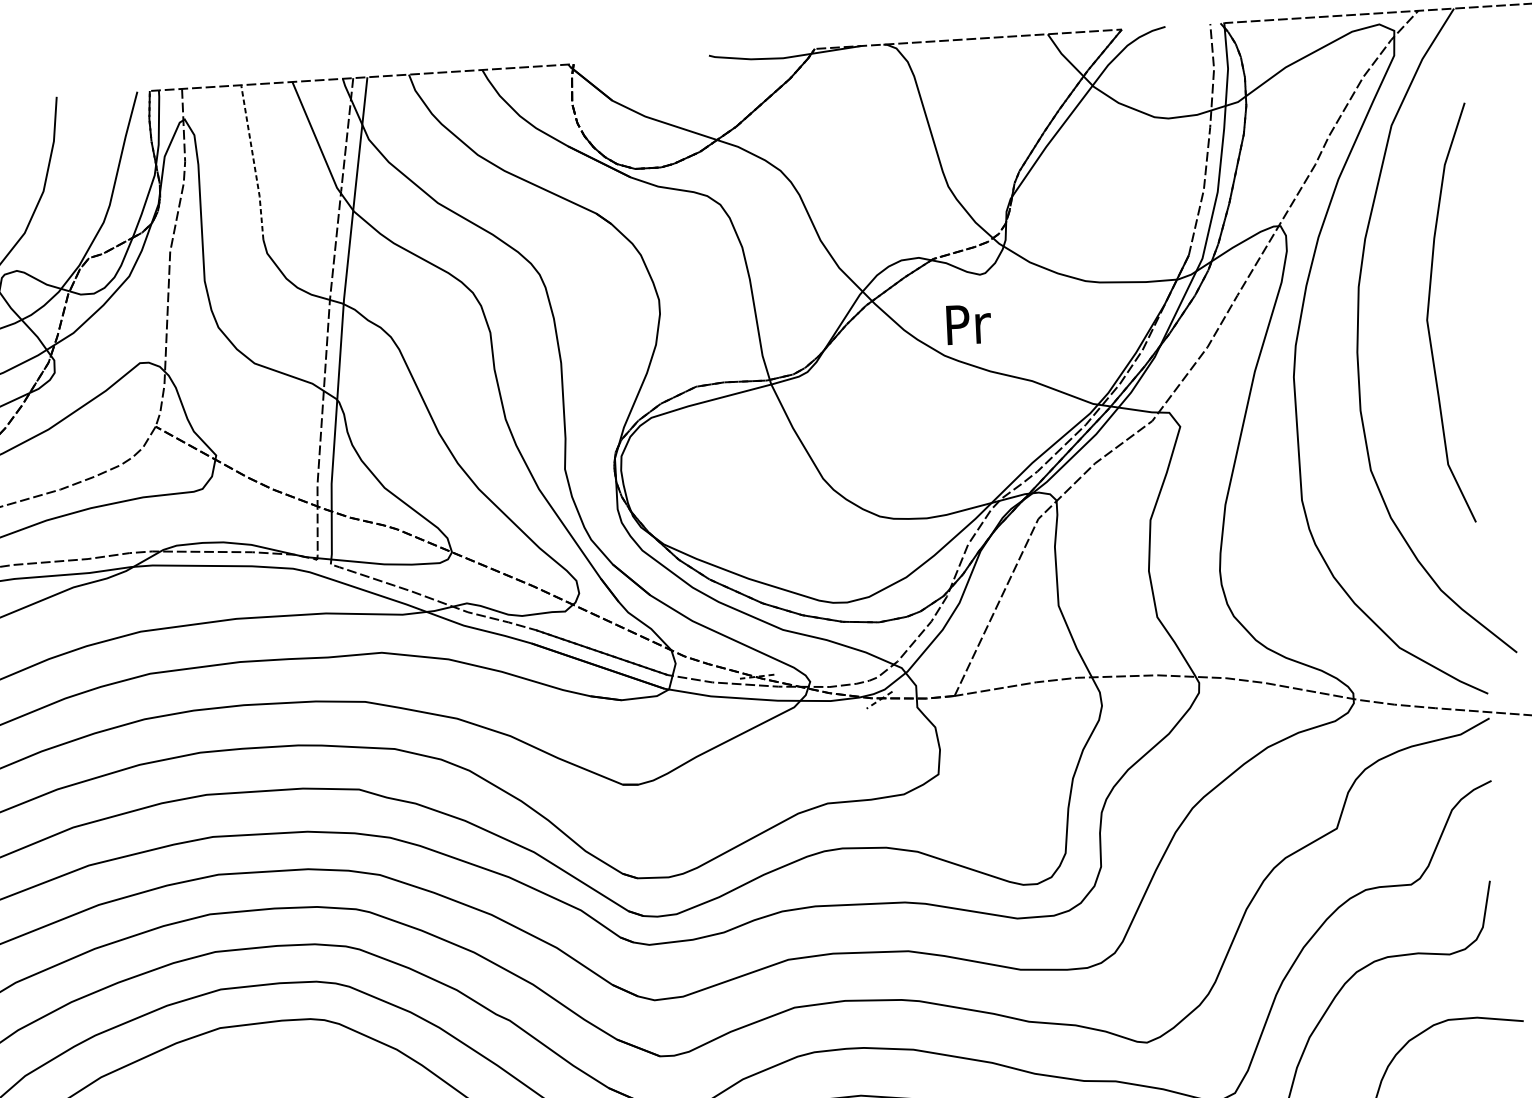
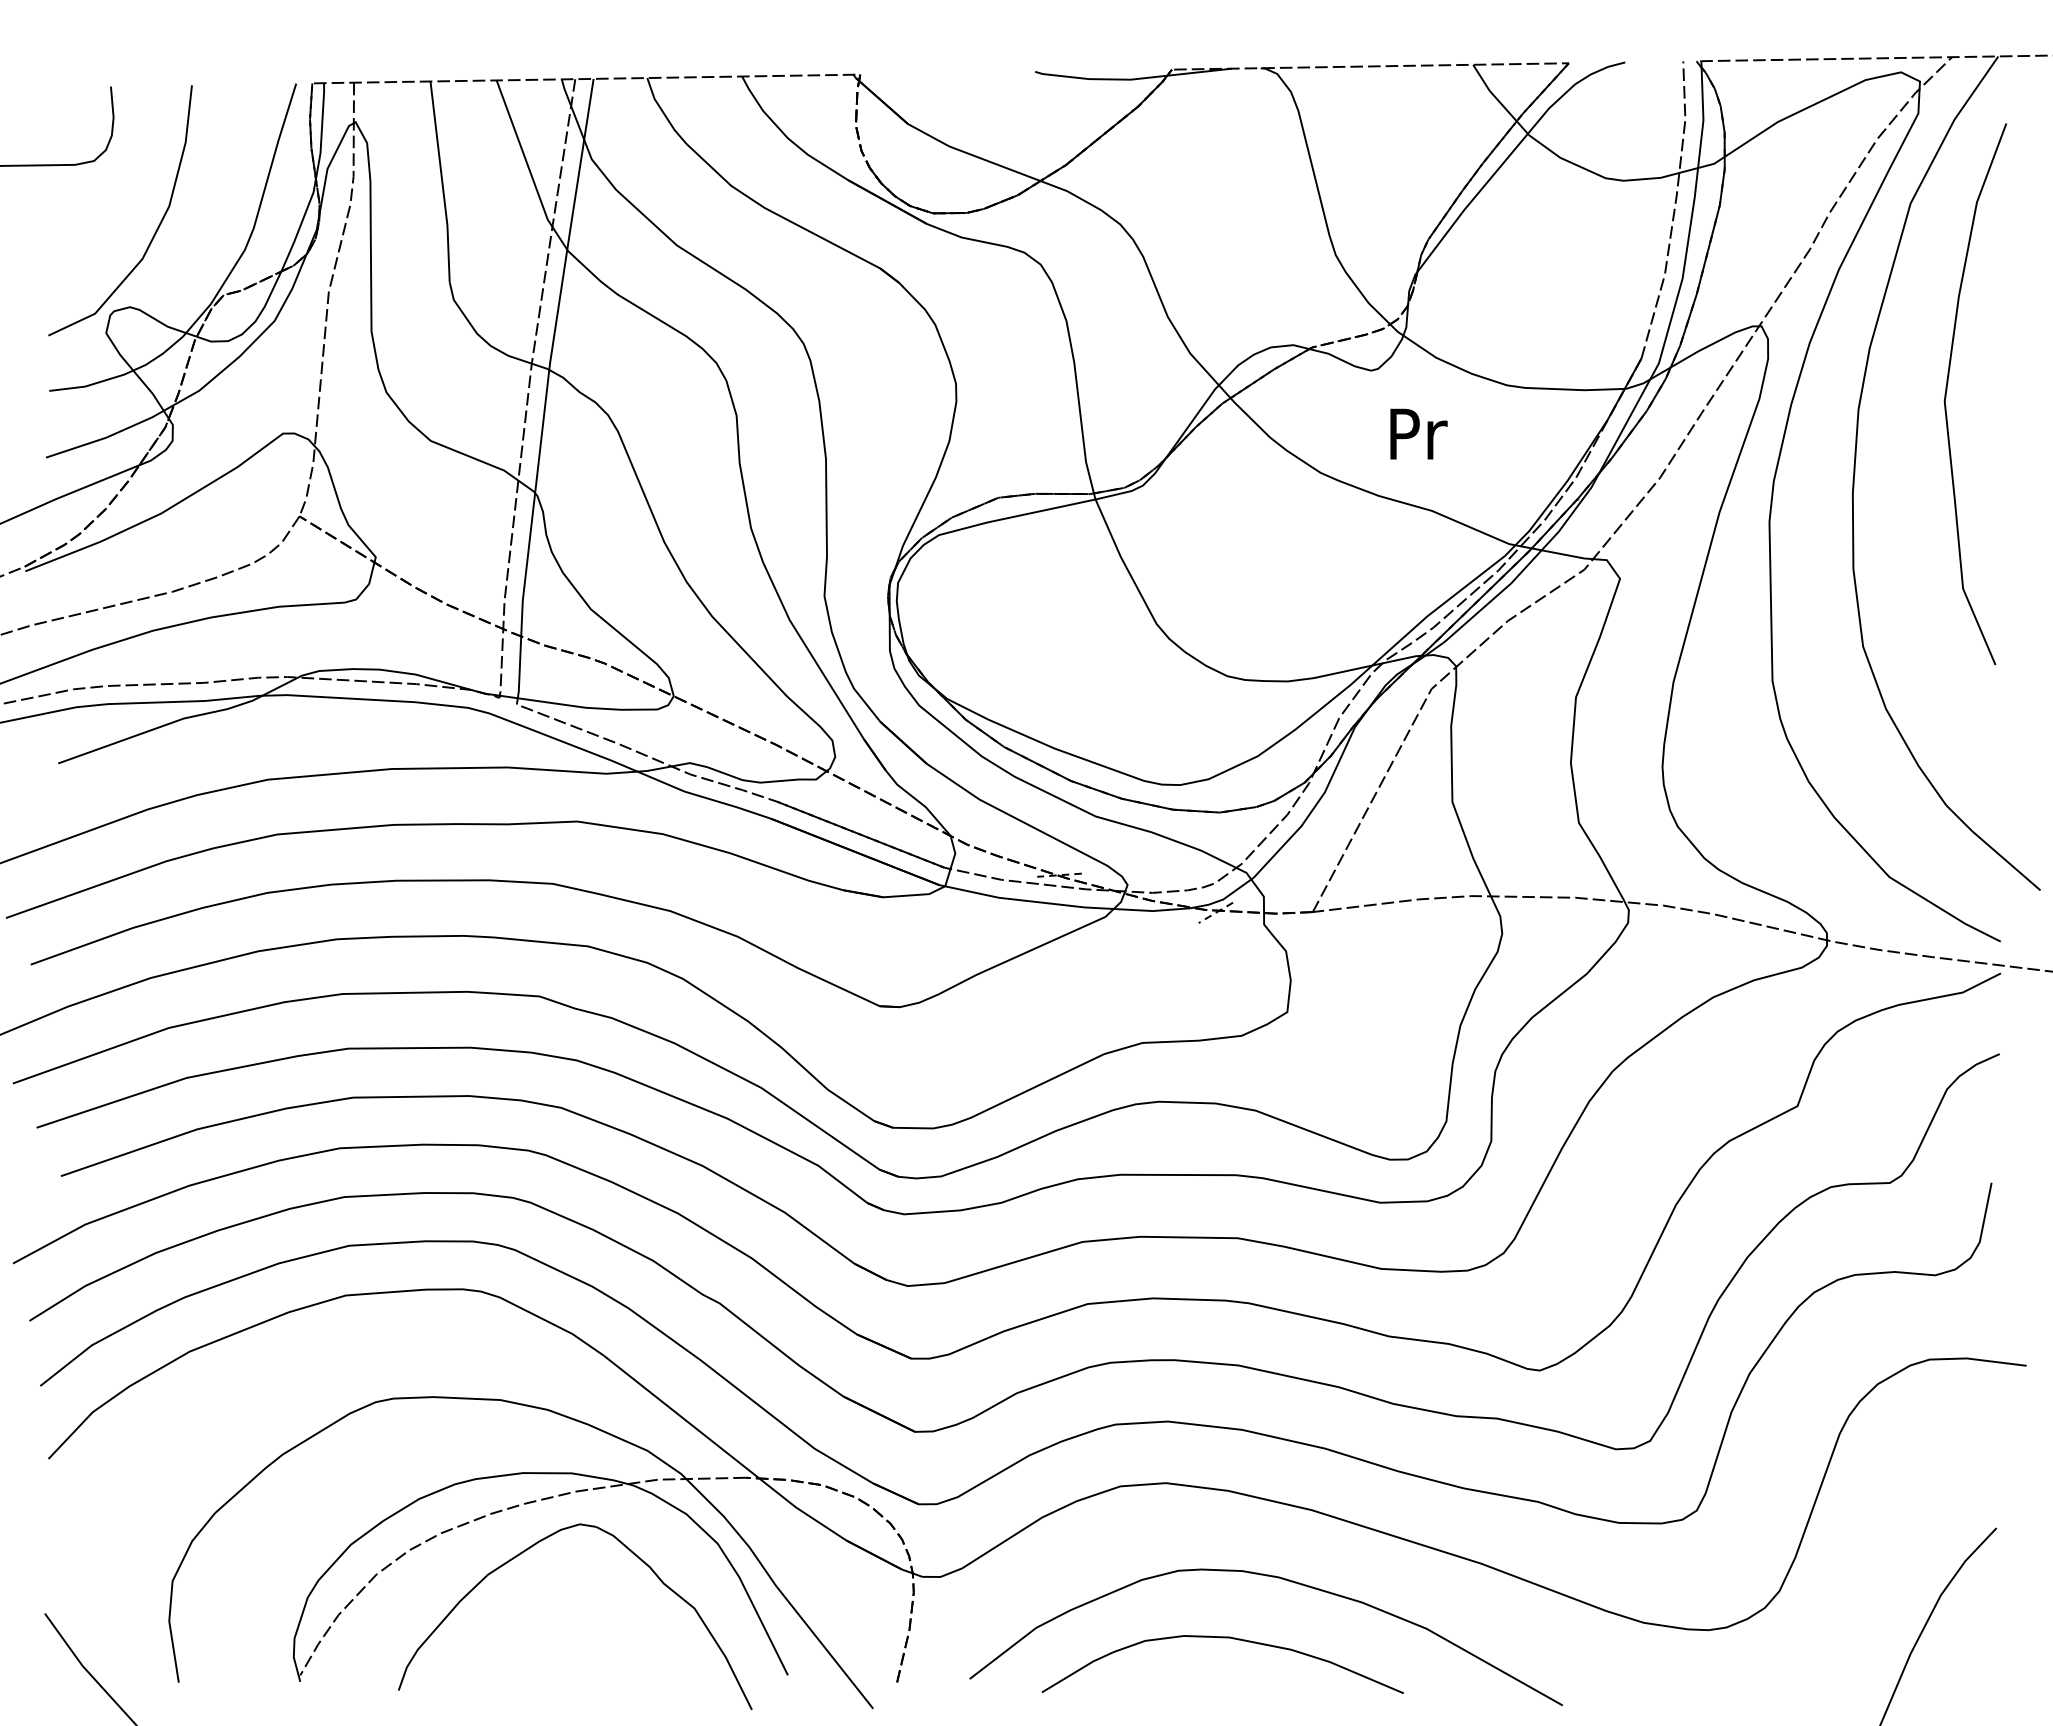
line: (254, 161) -> (442, 180), dashed -> solid
curve: (1428, 311) -> (1947, 390), moved
text: (968, 324) -> (1418, 433), moved

